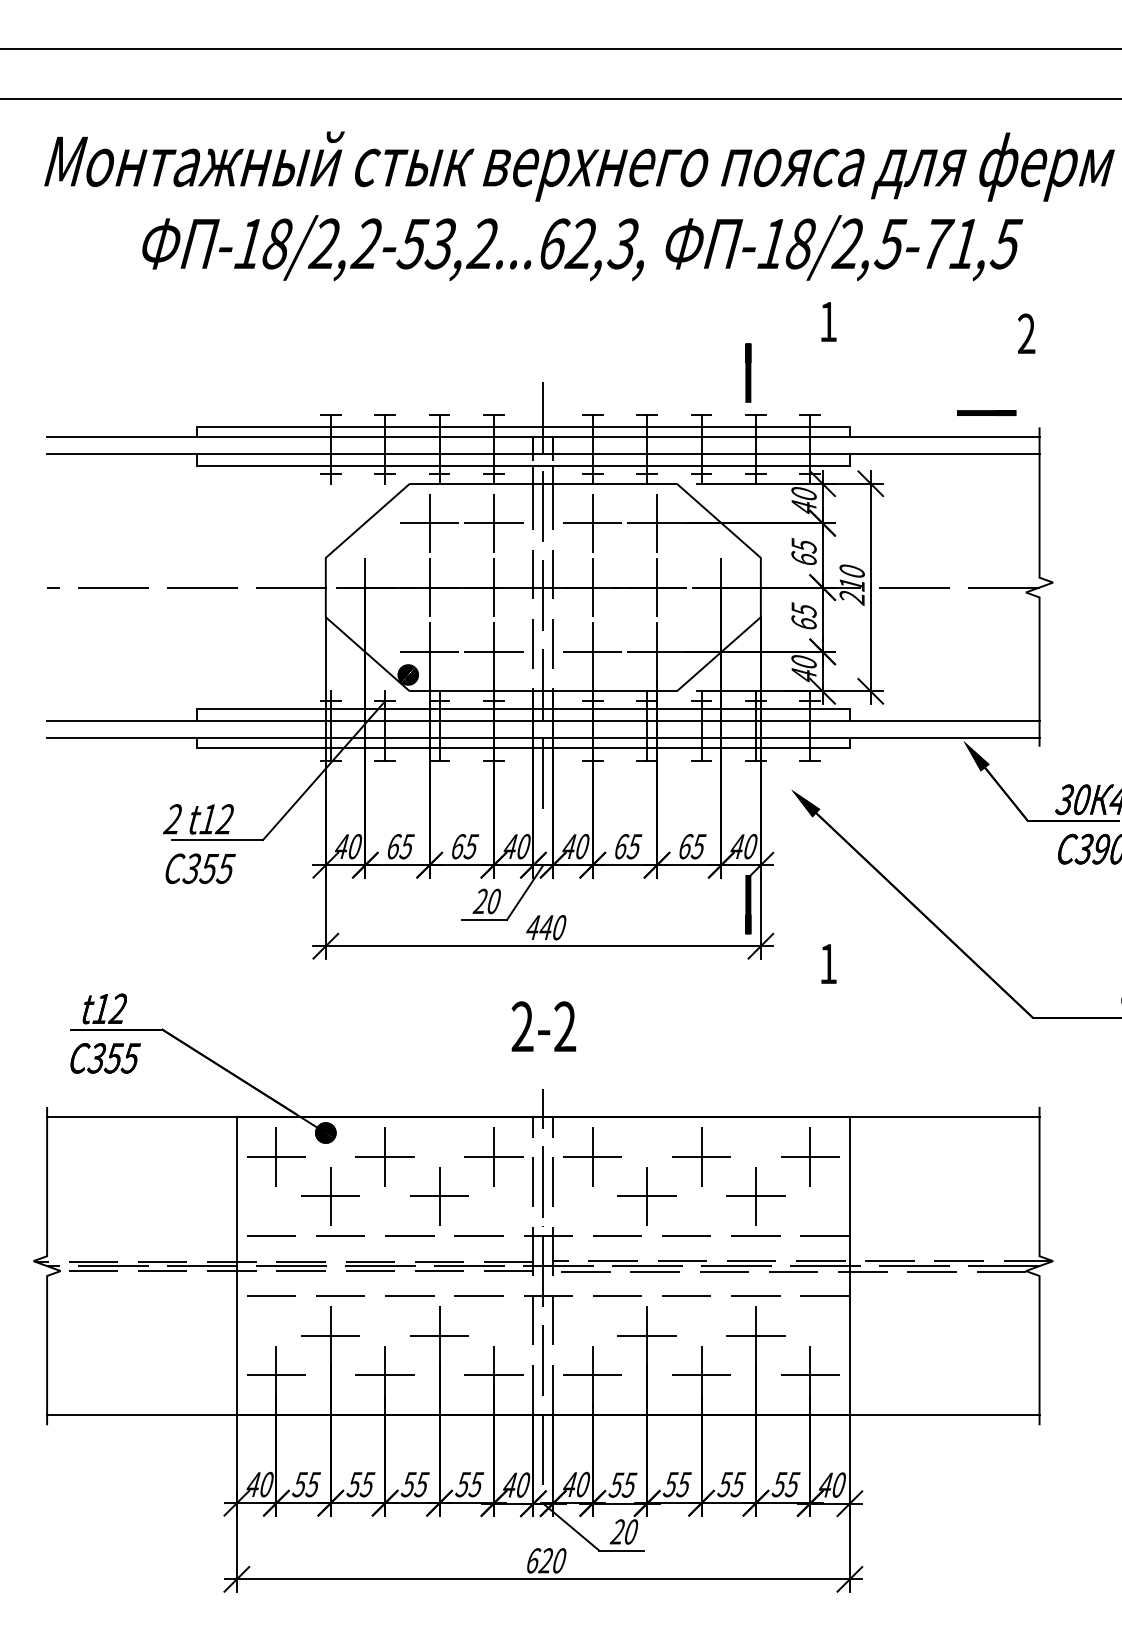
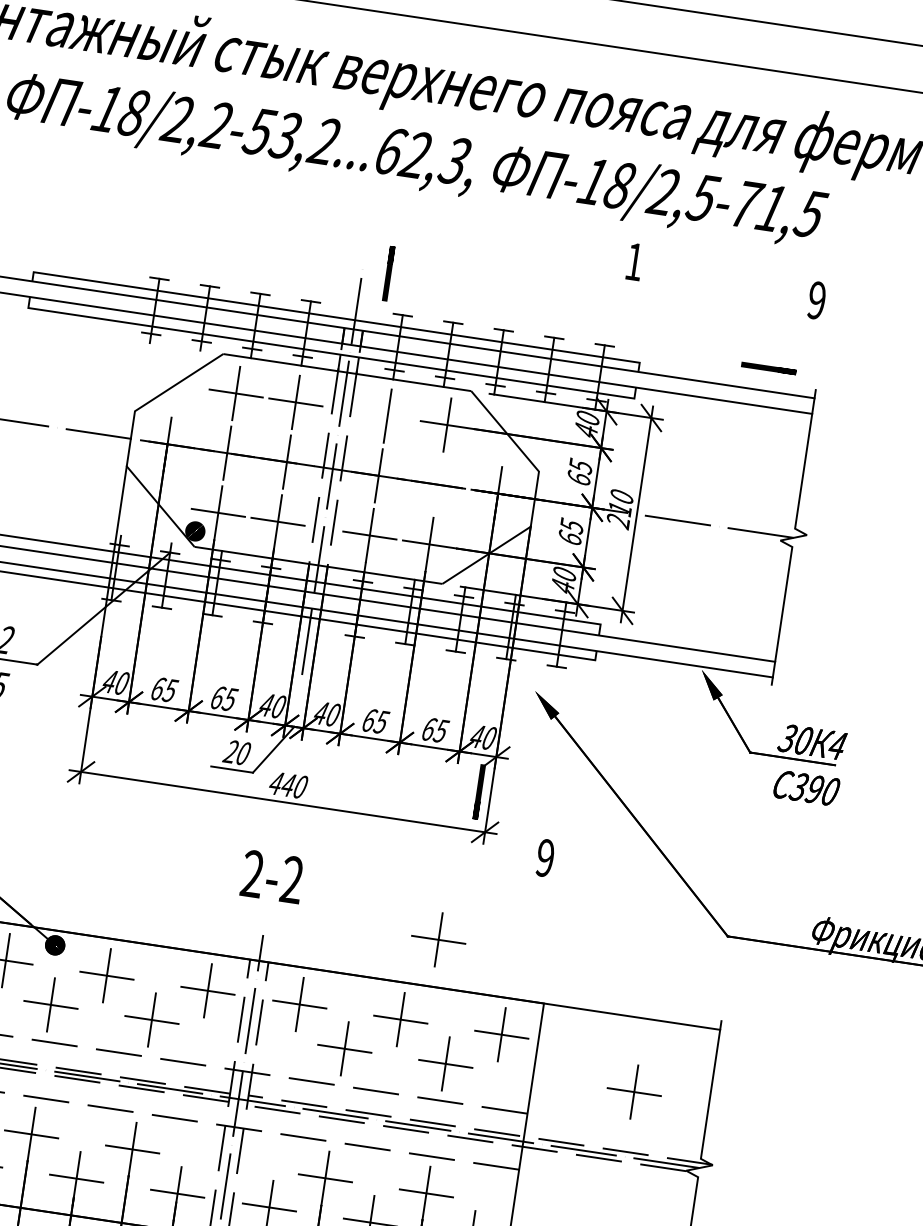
text: (1026, 334) -> (816, 301), 2 -> 9
line: (748, 372) -> (388, 273), moved
line: (592, 523) -> (387, 416), removed
line: (657, 587) -> (438, 484), removed
text: (827, 963) -> (544, 857), 1 -> 9
part: (728, 1066) -> (438, 939), added
part: (958, 1196) -> (633, 1092), added

